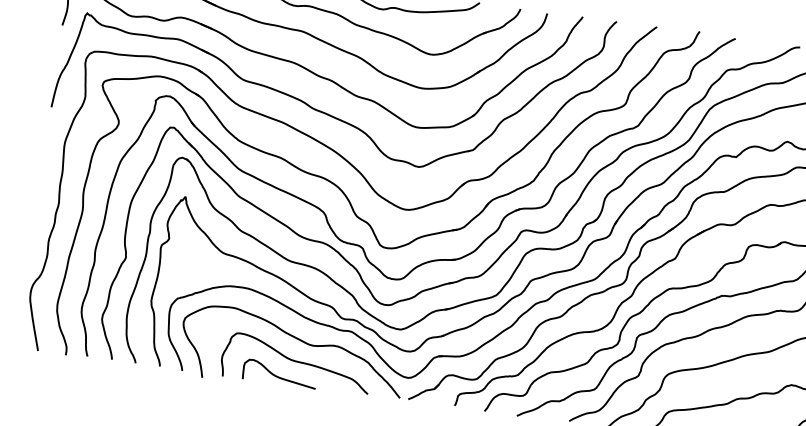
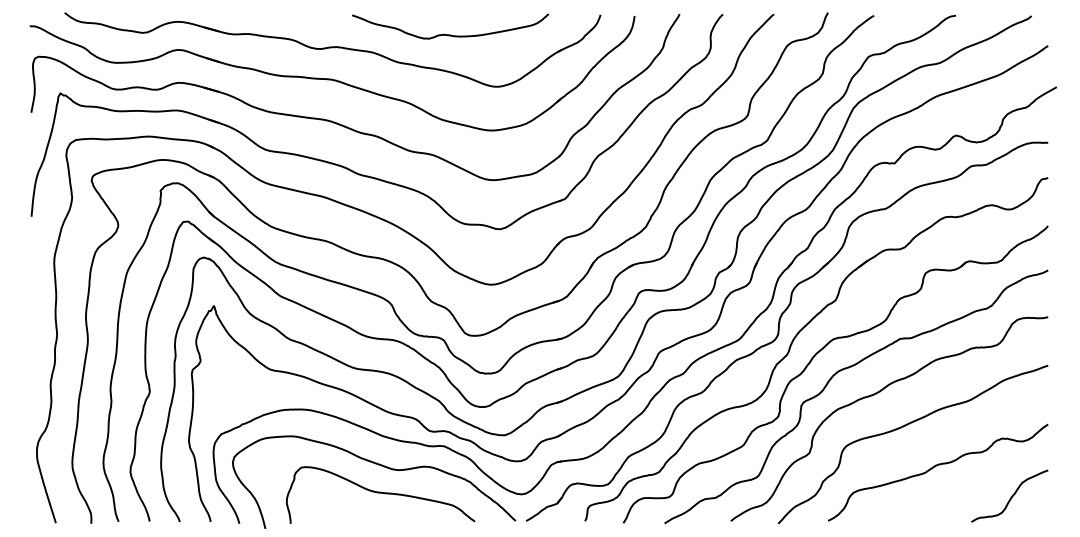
curve: (279, 376) -> (361, 514), removed

